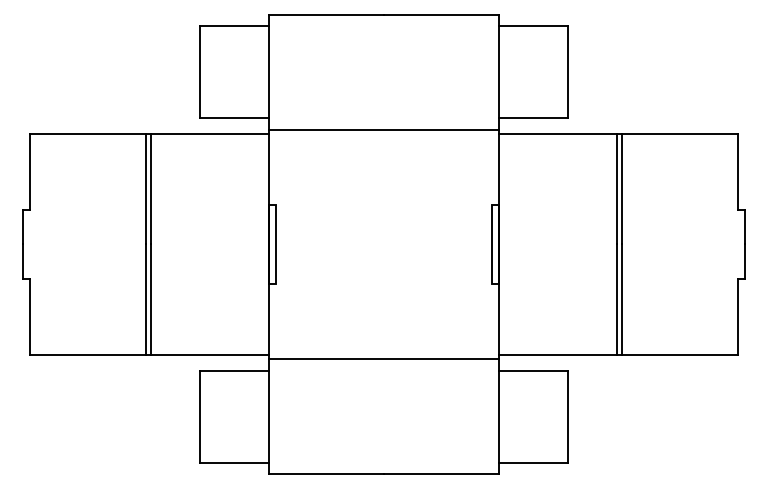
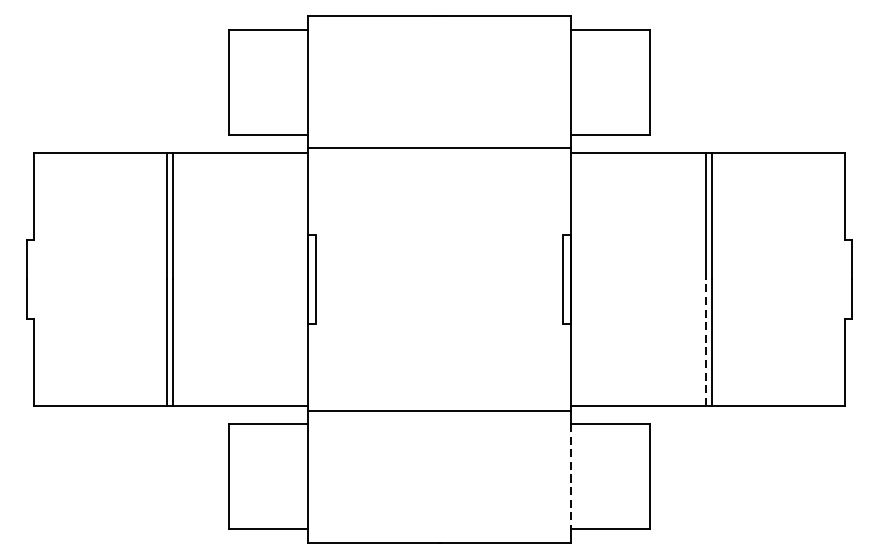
line: (617, 299) -> (706, 342), solid -> dashed
line: (498, 416) -> (570, 476), solid -> dashed

